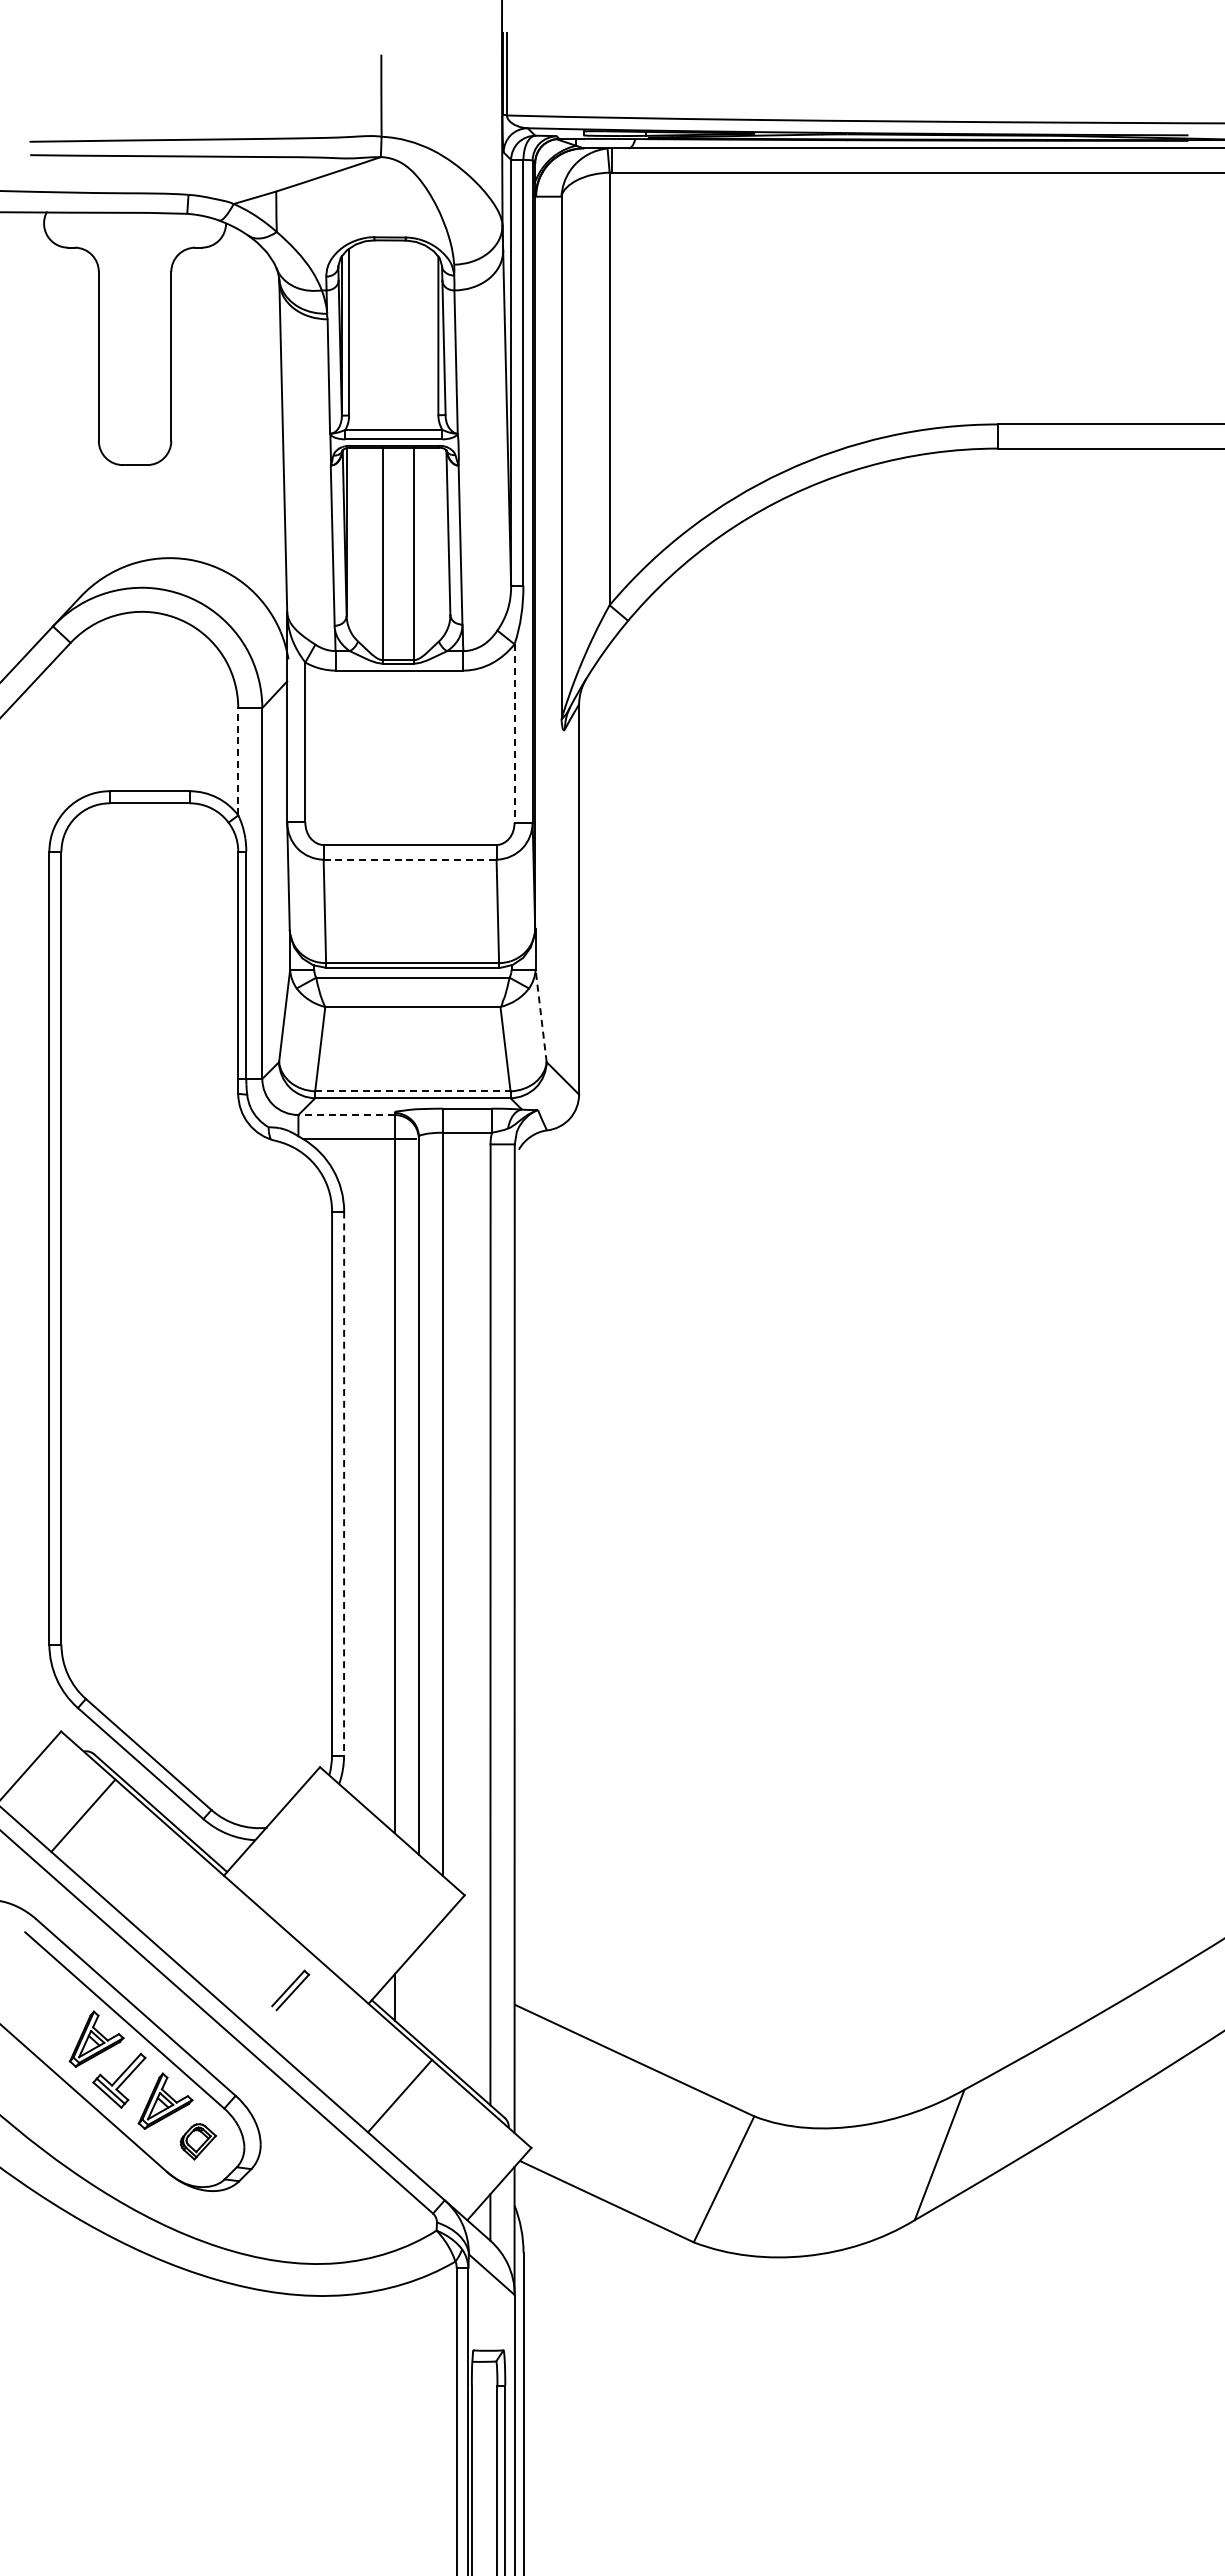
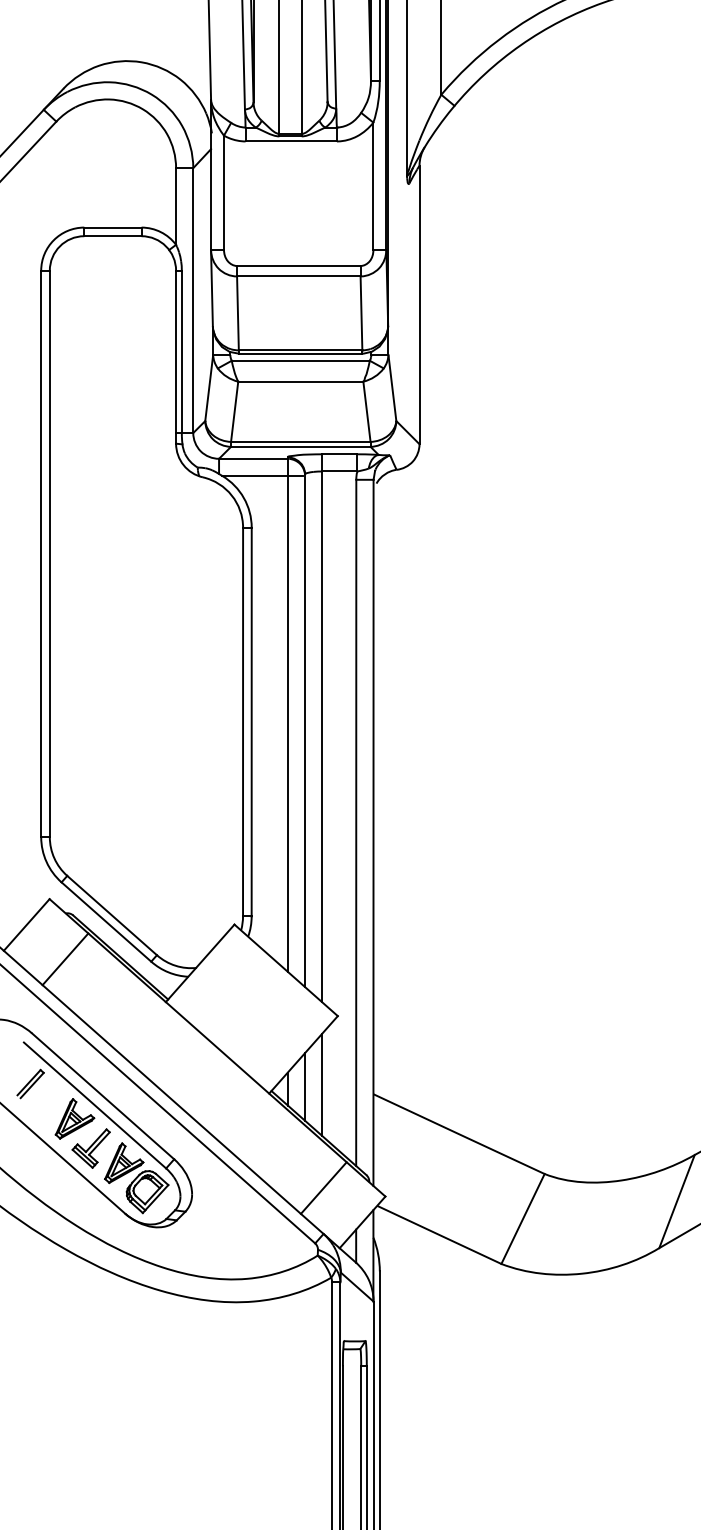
line: (514, 734) -> (373, 187), dashed -> solid
line: (238, 761) -> (176, 206), dashed -> solid
line: (410, 859) -> (299, 276), dashed -> solid
line: (541, 1015) -> (392, 387), dashed -> solid
line: (412, 1091) -> (300, 442), dashed -> solid
line: (346, 1115) -> (253, 459), dashed -> solid
line: (344, 1484) -> (251, 722), dashed -> solid
part: (290, 1990) -> (30, 1084), moved
line: (443, 1991) -> (322, 1084), added
line: (418, 1994) -> (304, 1086), added
line: (400, 2095) -> (324, 1187), moved
part: (198, 2141) -> (147, 1191), size x1.67

